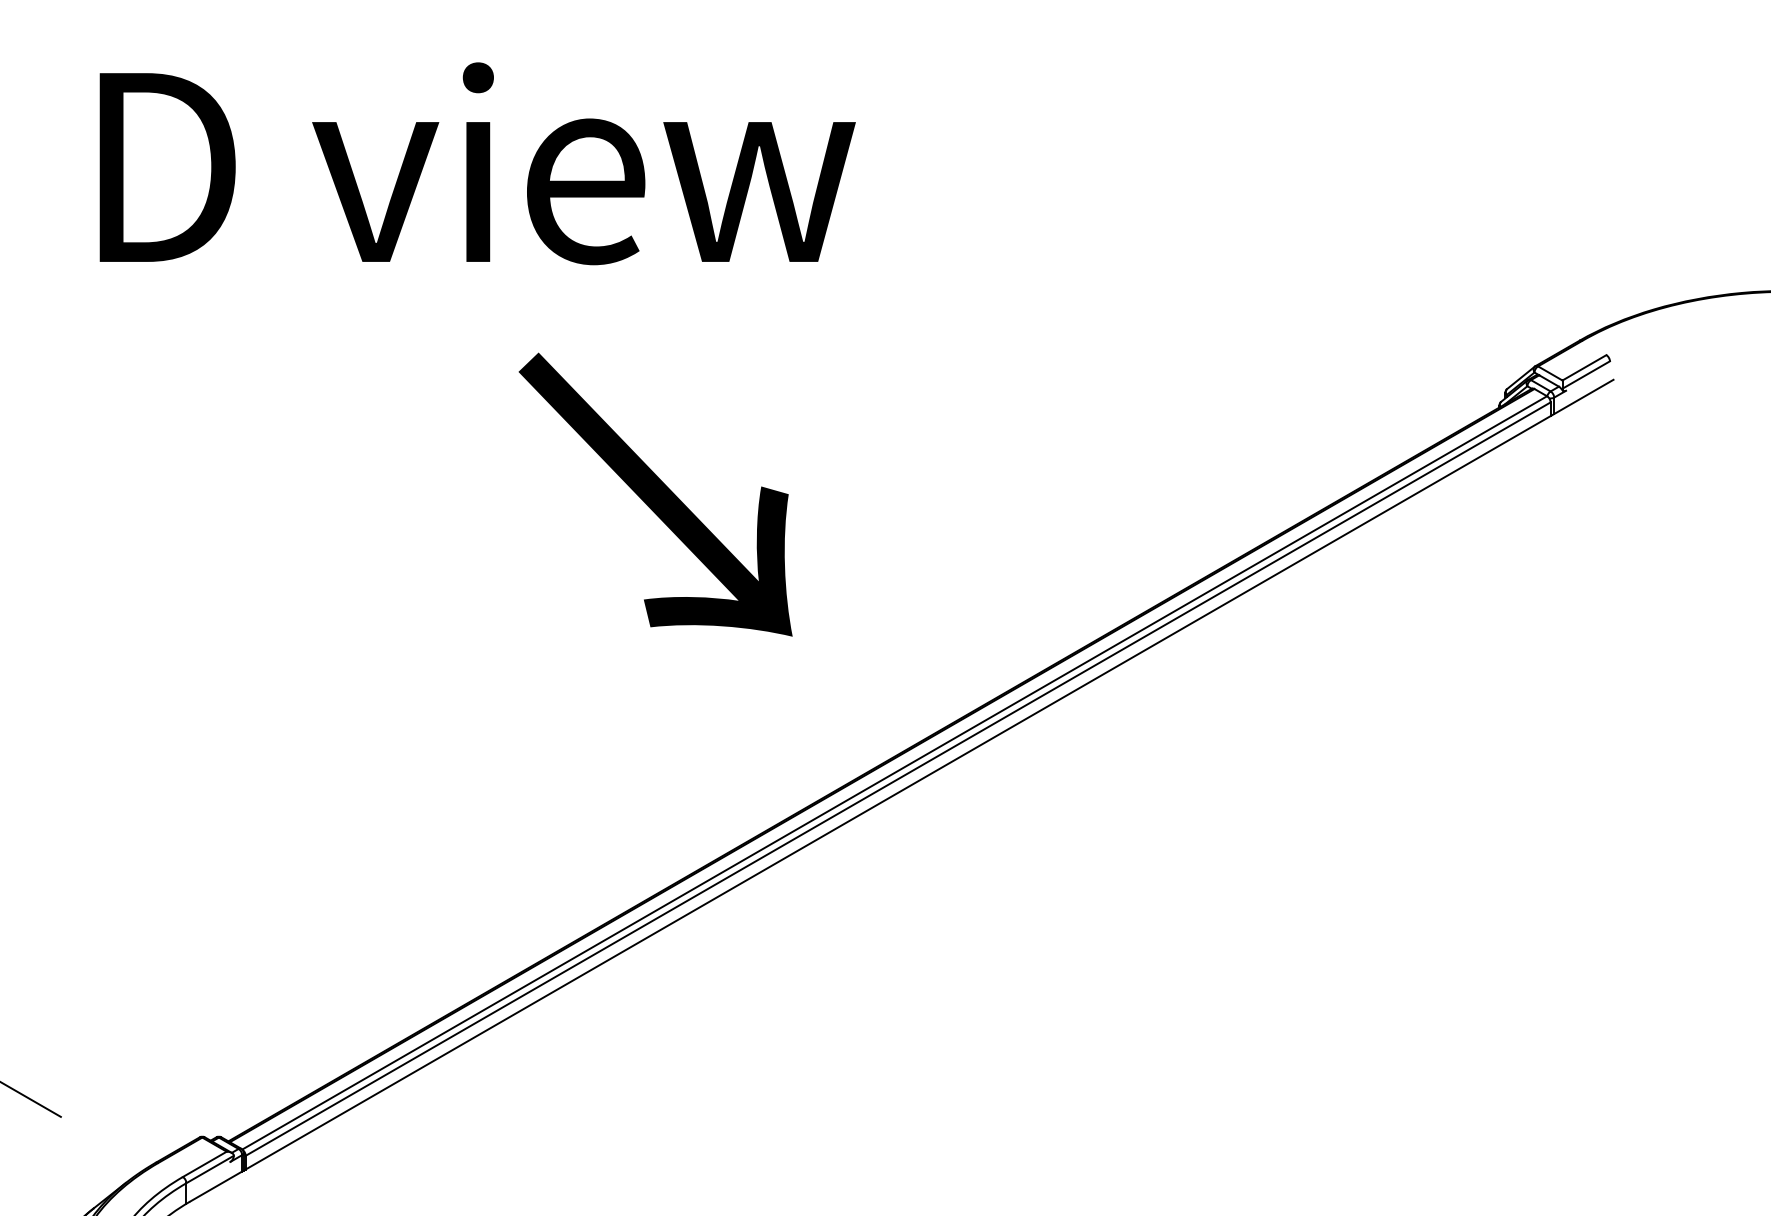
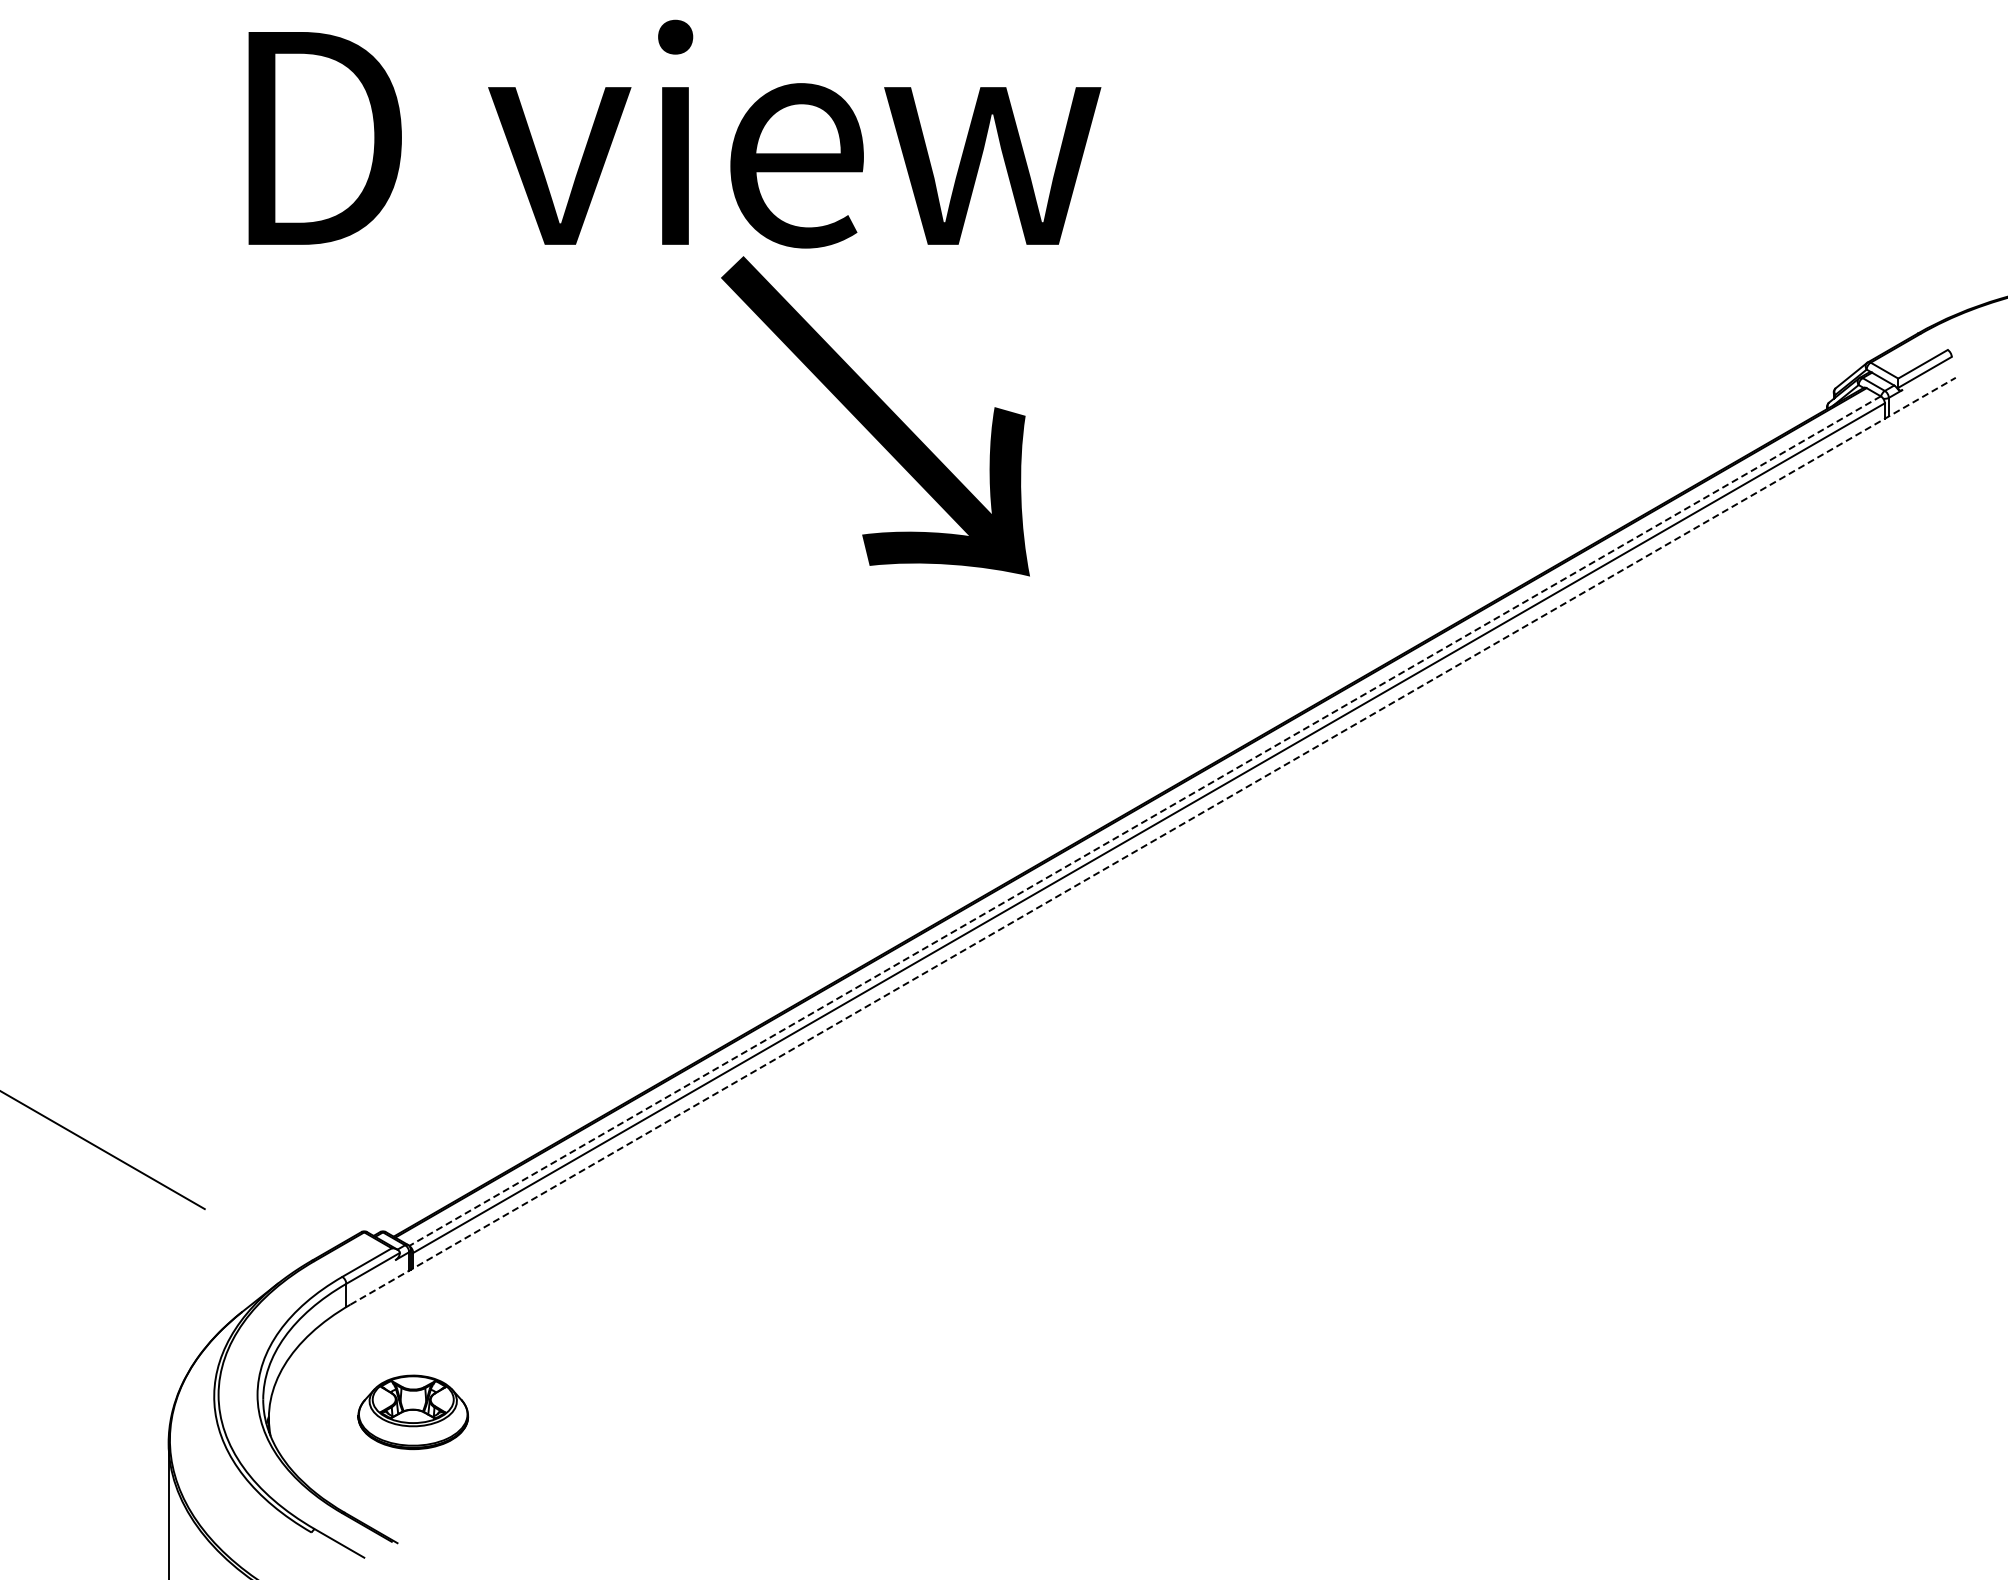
text: (655, 494) -> (875, 416), moved
line: (895, 773) -> (1145, 821), solid -> dashed
line: (902, 790) -> (1153, 841), solid -> dashed

